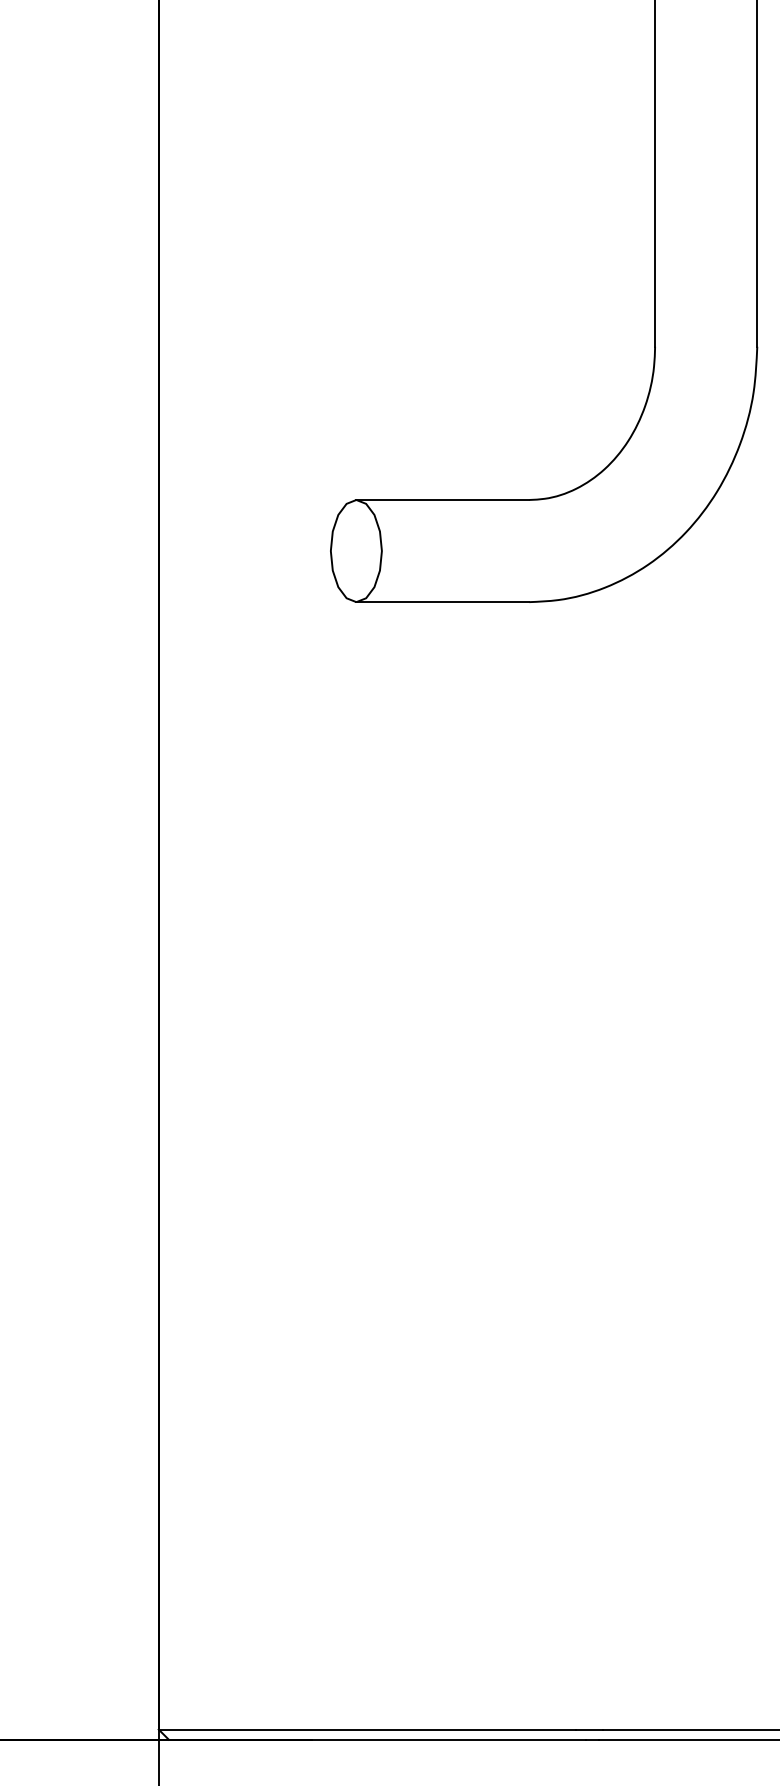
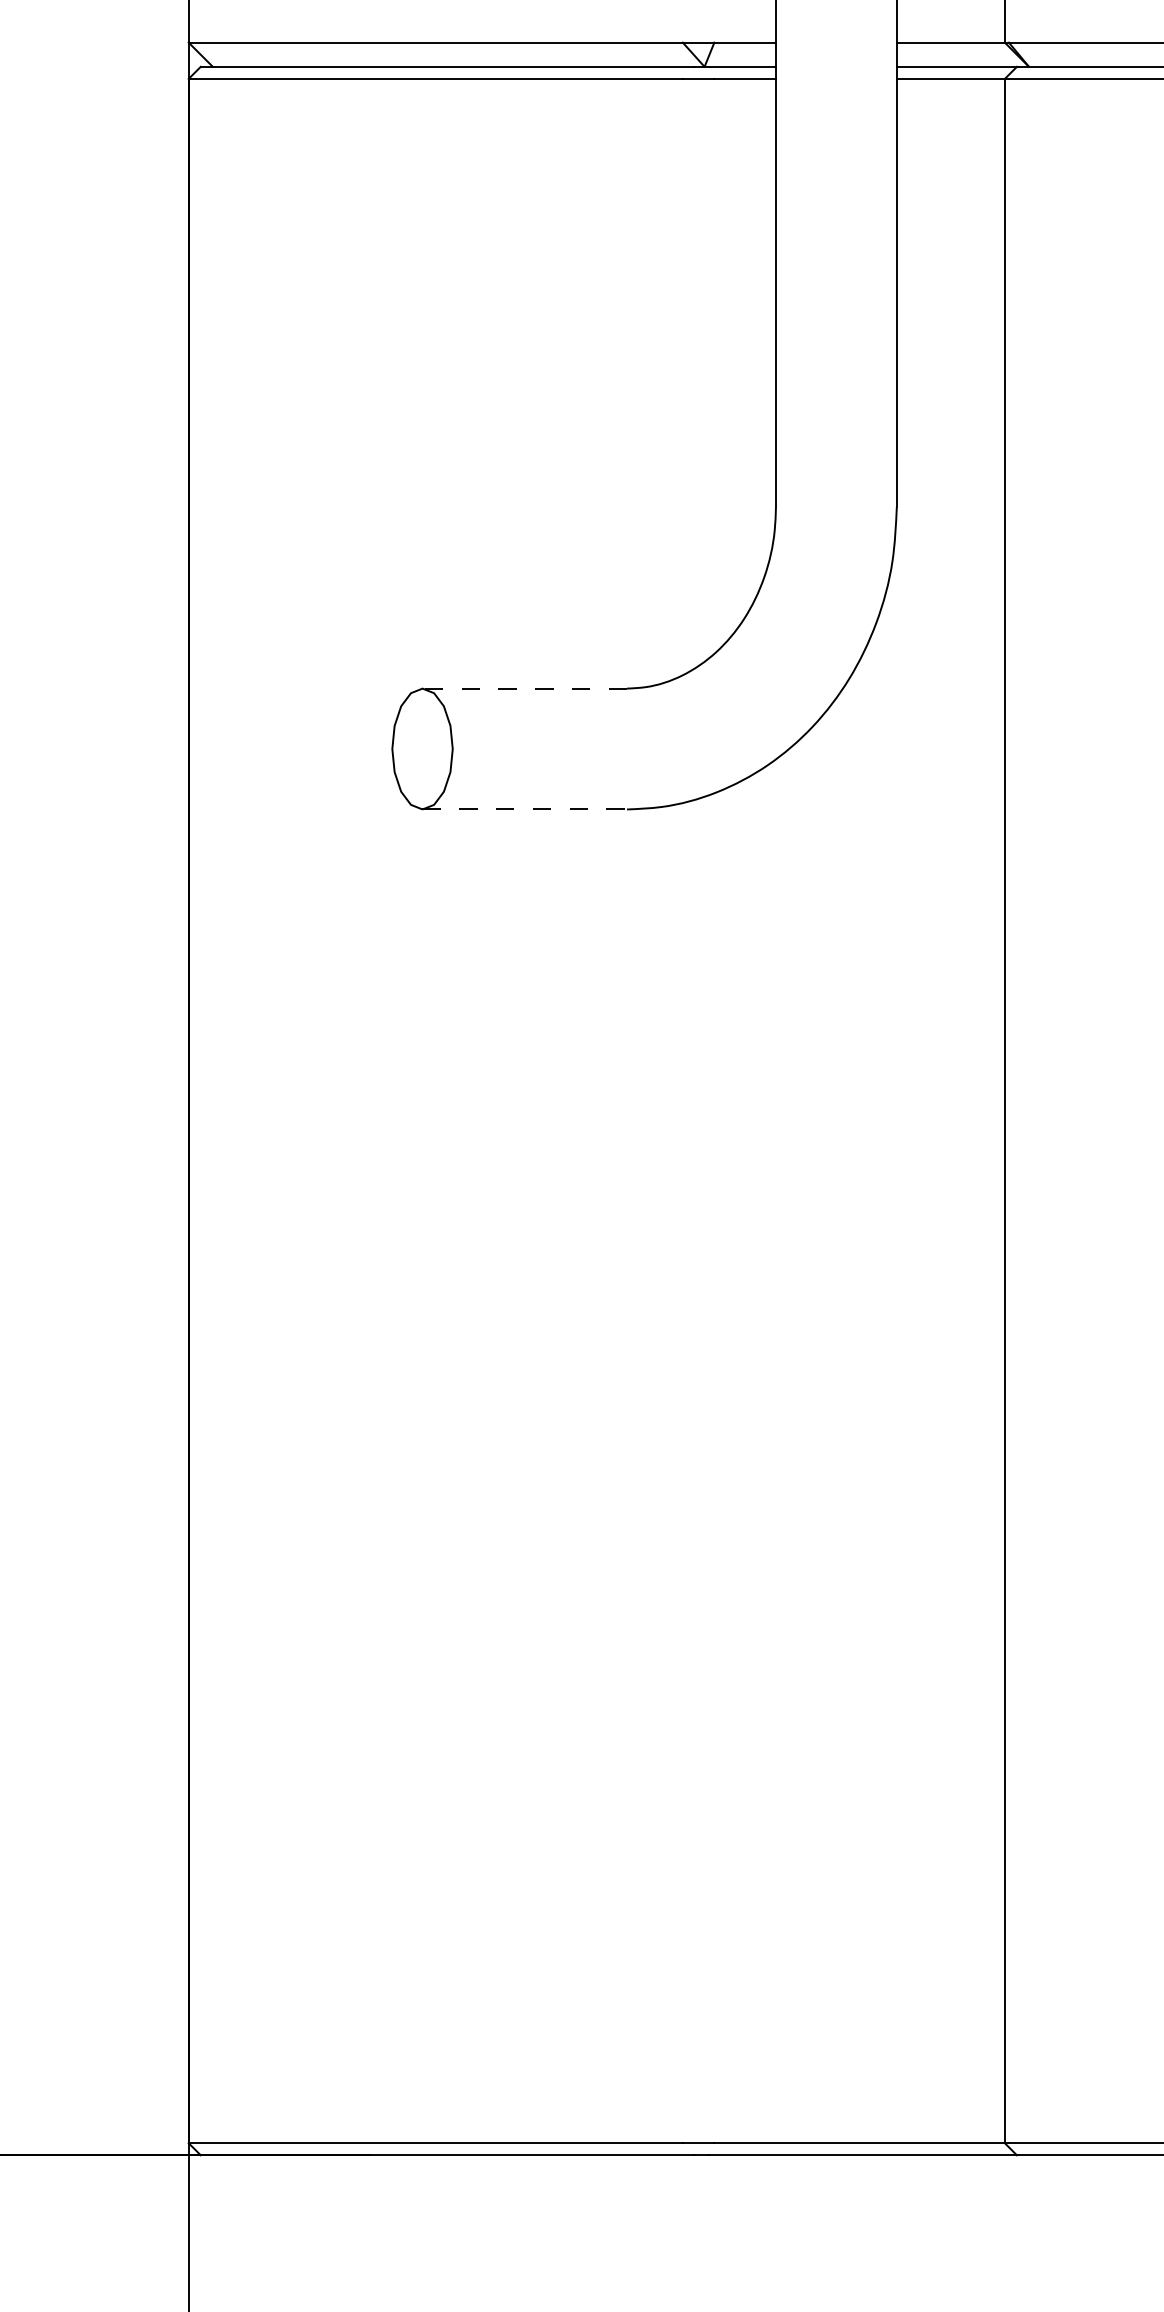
line: (442, 499) -> (524, 688), solid -> dashed
line: (443, 602) -> (525, 809), solid -> dashed

